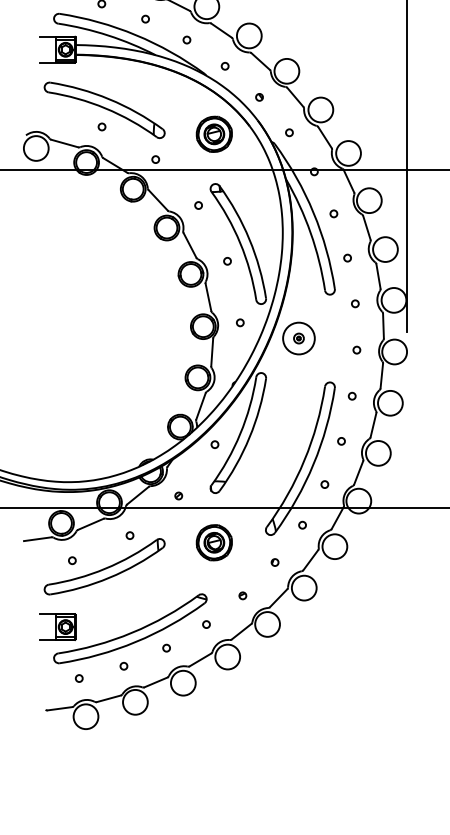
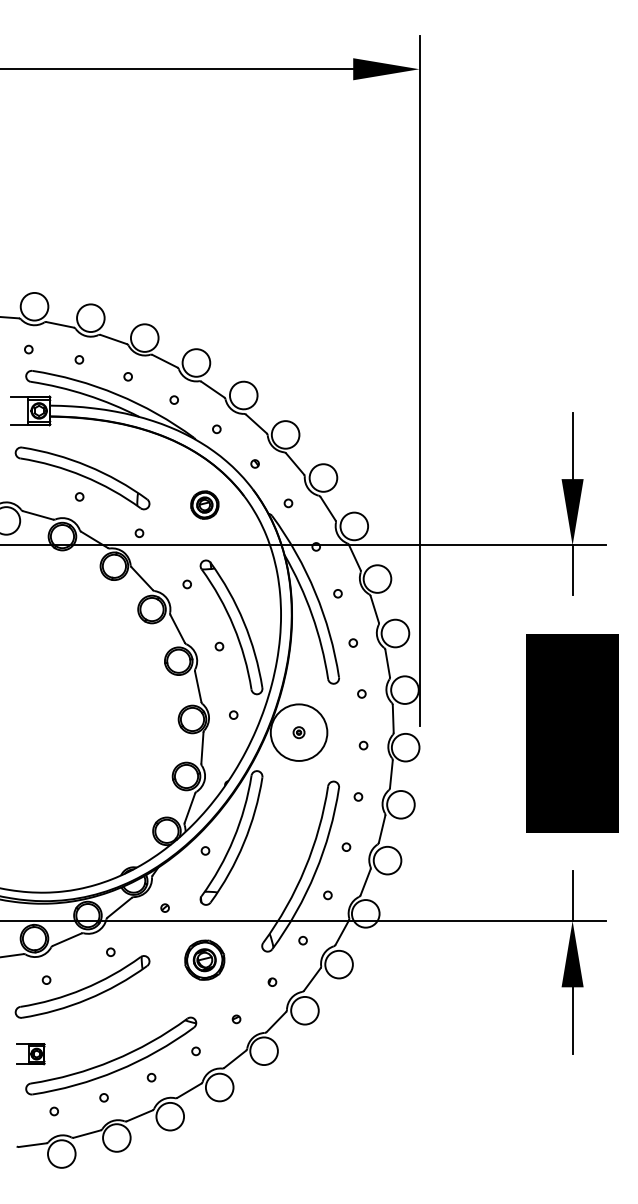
part: (214, 133) -> (204, 504), size x0.7
circle: (298, 338) -> (298, 732), size x1.6
part: (57, 626) -> (30, 1053), size x0.7

